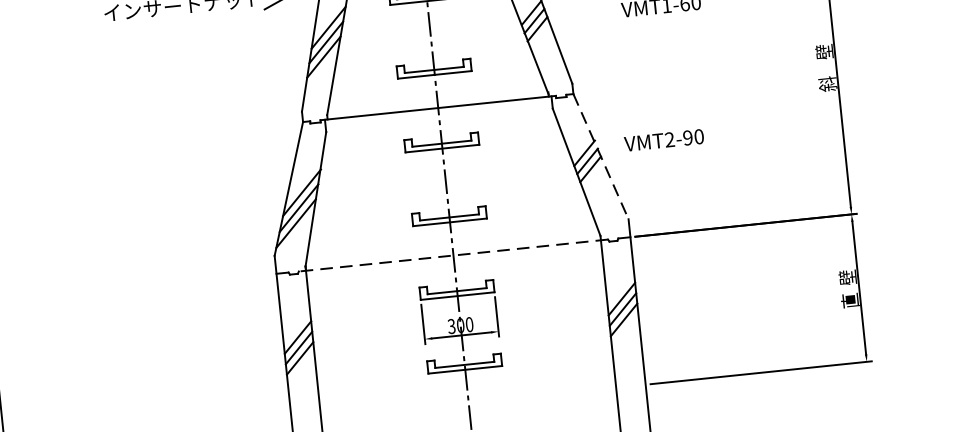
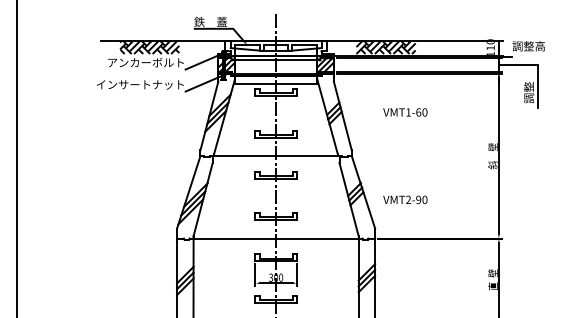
text: (664, 139) -> (405, 199), moved
line: (601, 157) -> (363, 192), dashed -> solid
line: (454, 255) -> (276, 238), dashed -> solid

